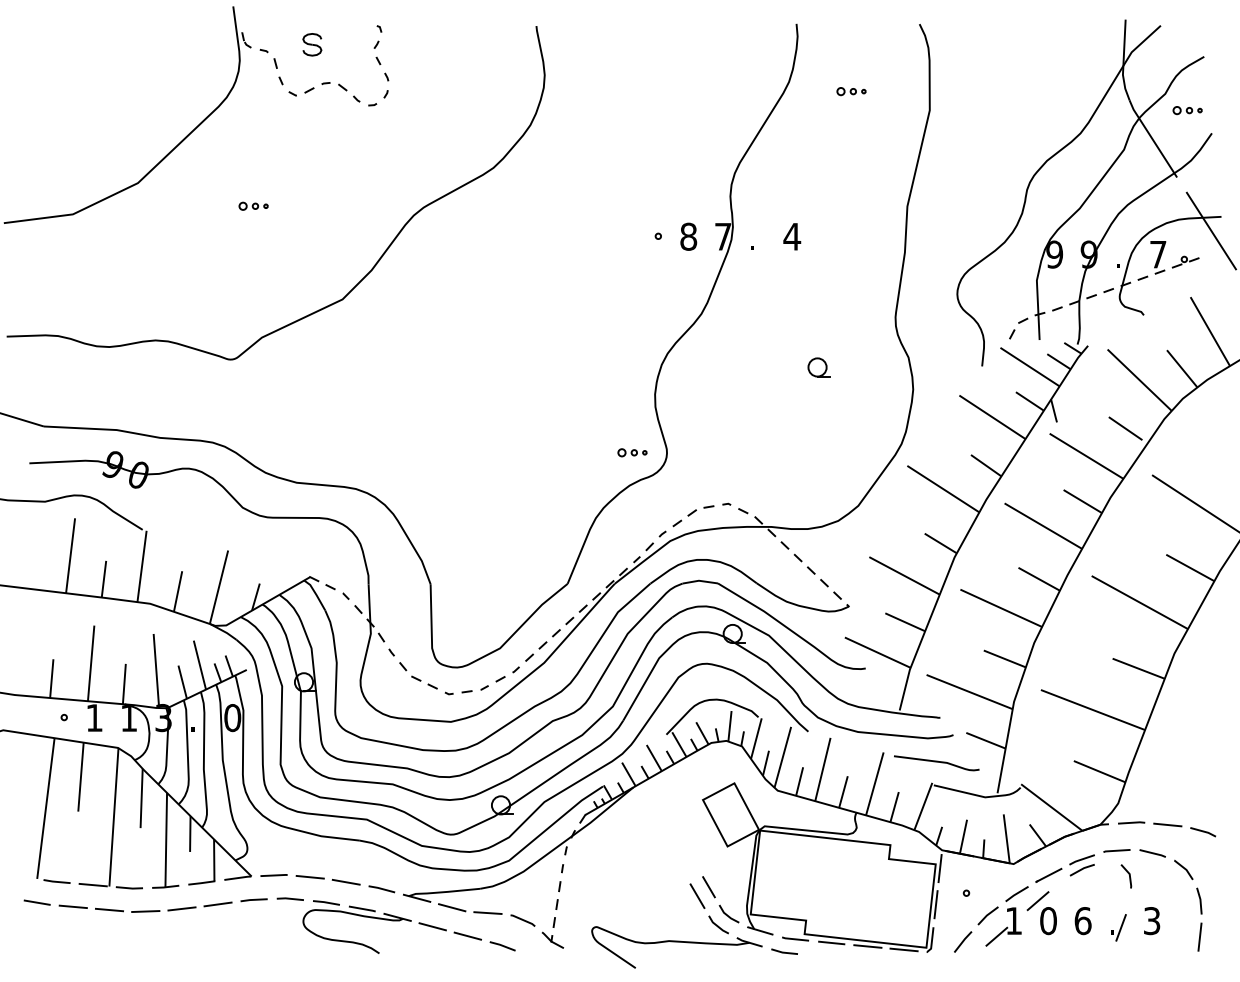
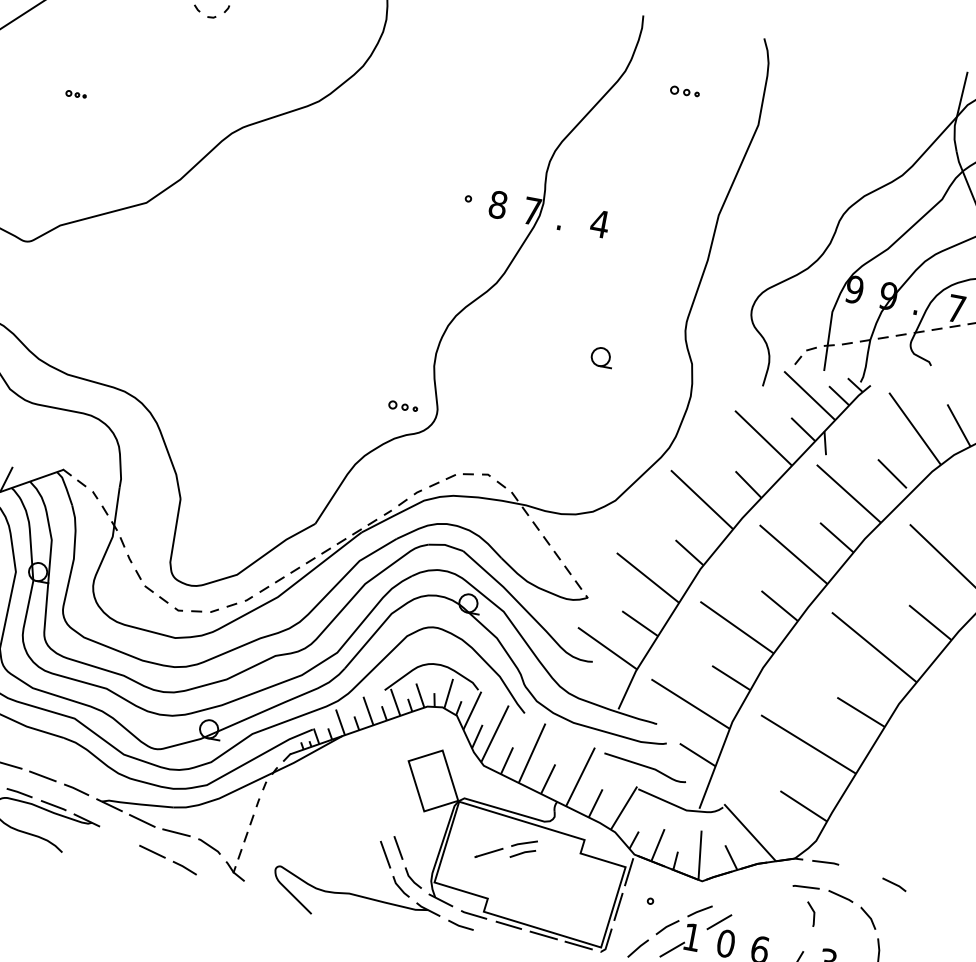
part: (253, 205) -> (76, 94), size x0.7
line: (1167, 824) -> (860, 870), removed
part: (1064, 868) -> (505, 849), moved
line: (432, 926) -> (119, 835), removed

